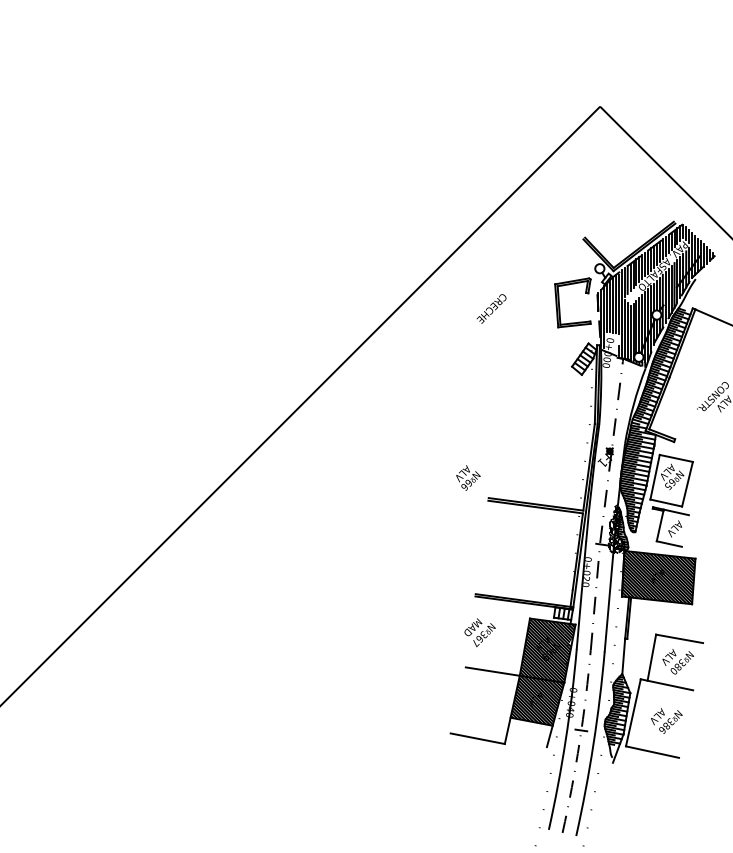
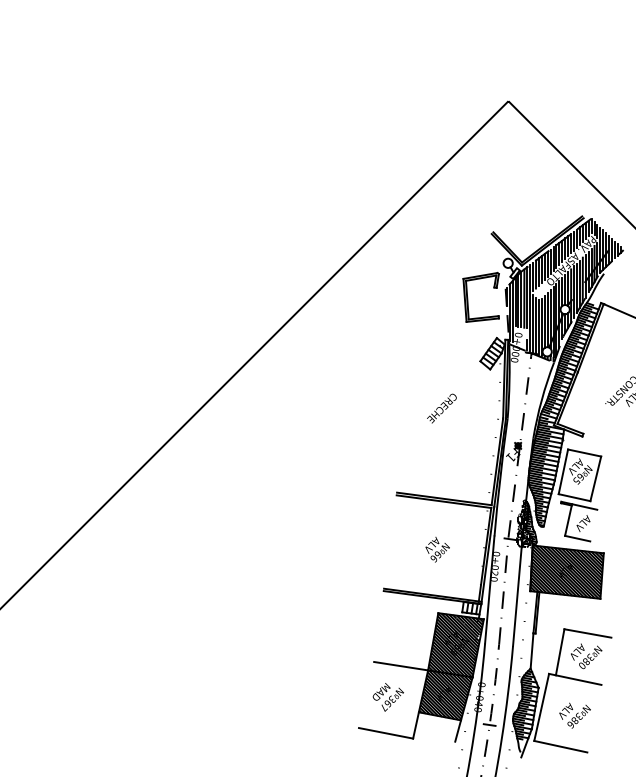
text: (491, 308) -> (441, 408), moved
text: (468, 477) -> (437, 549), moved
text: (479, 632) -> (387, 697), moved

